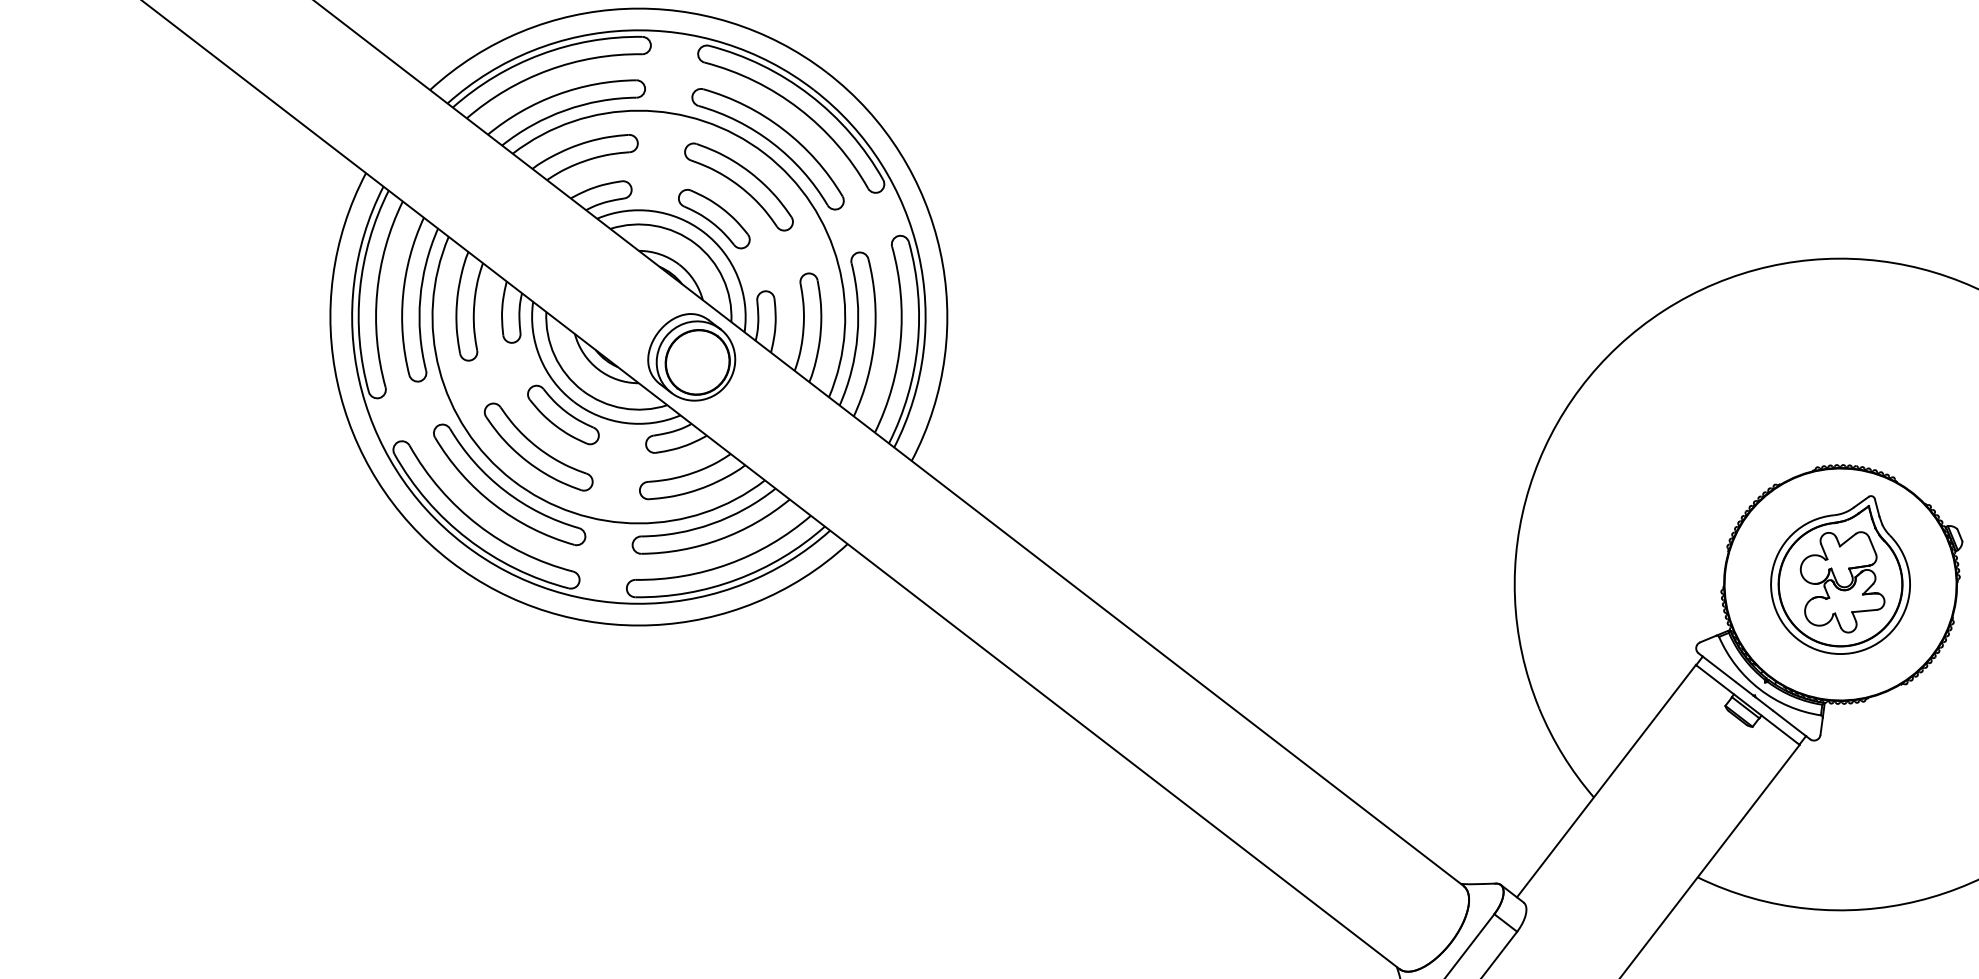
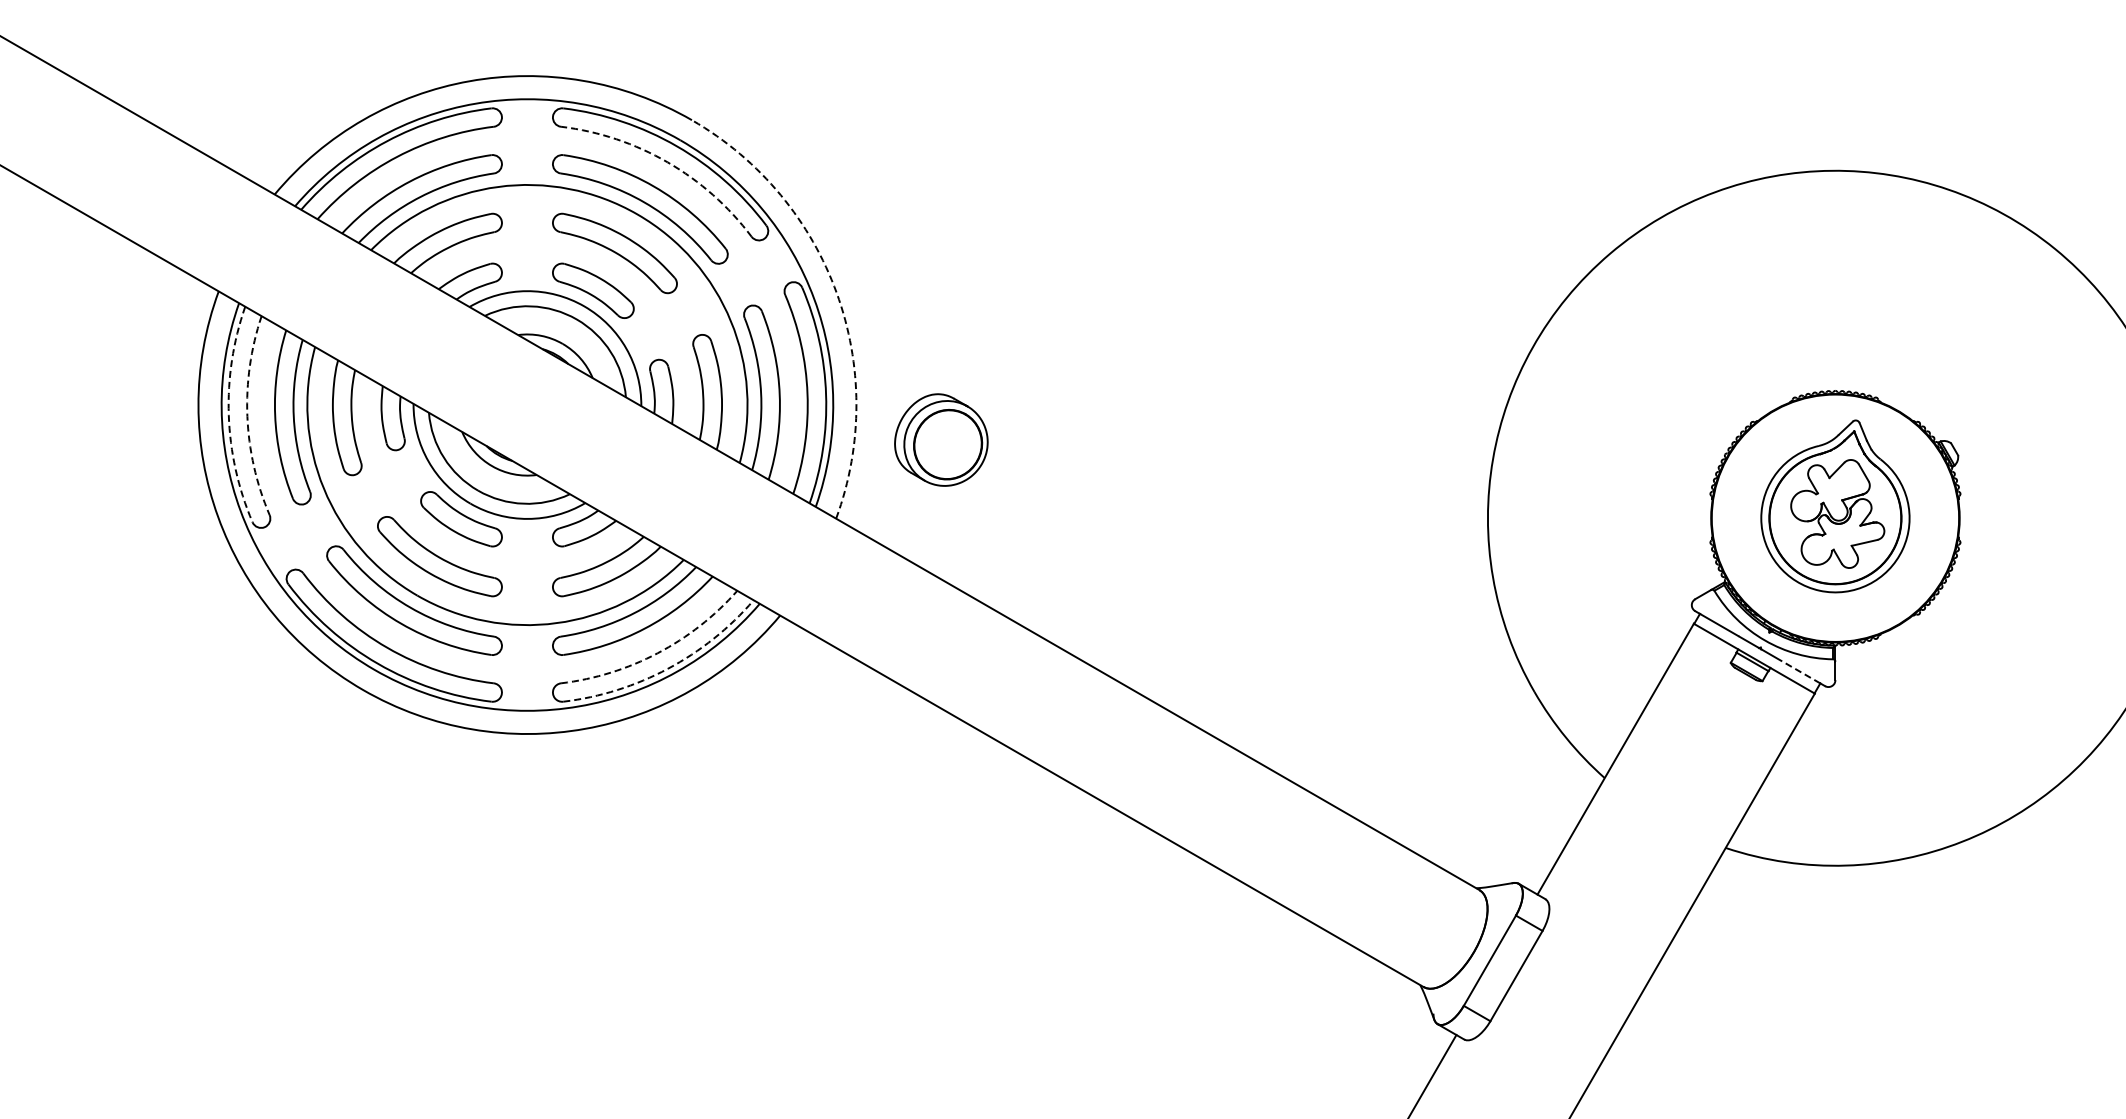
arc: (799, 108) -> (667, 162), solid -> dashed
arc: (939, 251) -> (836, 293), solid -> dashed
arc: (359, 289) -> (228, 415), solid -> dashed
arc: (377, 292) -> (247, 416), solid -> dashed
part: (692, 356) -> (941, 439), moved
arc: (728, 564) -> (657, 653), solid -> dashed
arc: (736, 579) -> (667, 668), solid -> dashed
line: (1788, 723) -> (1800, 672), solid -> dashed

